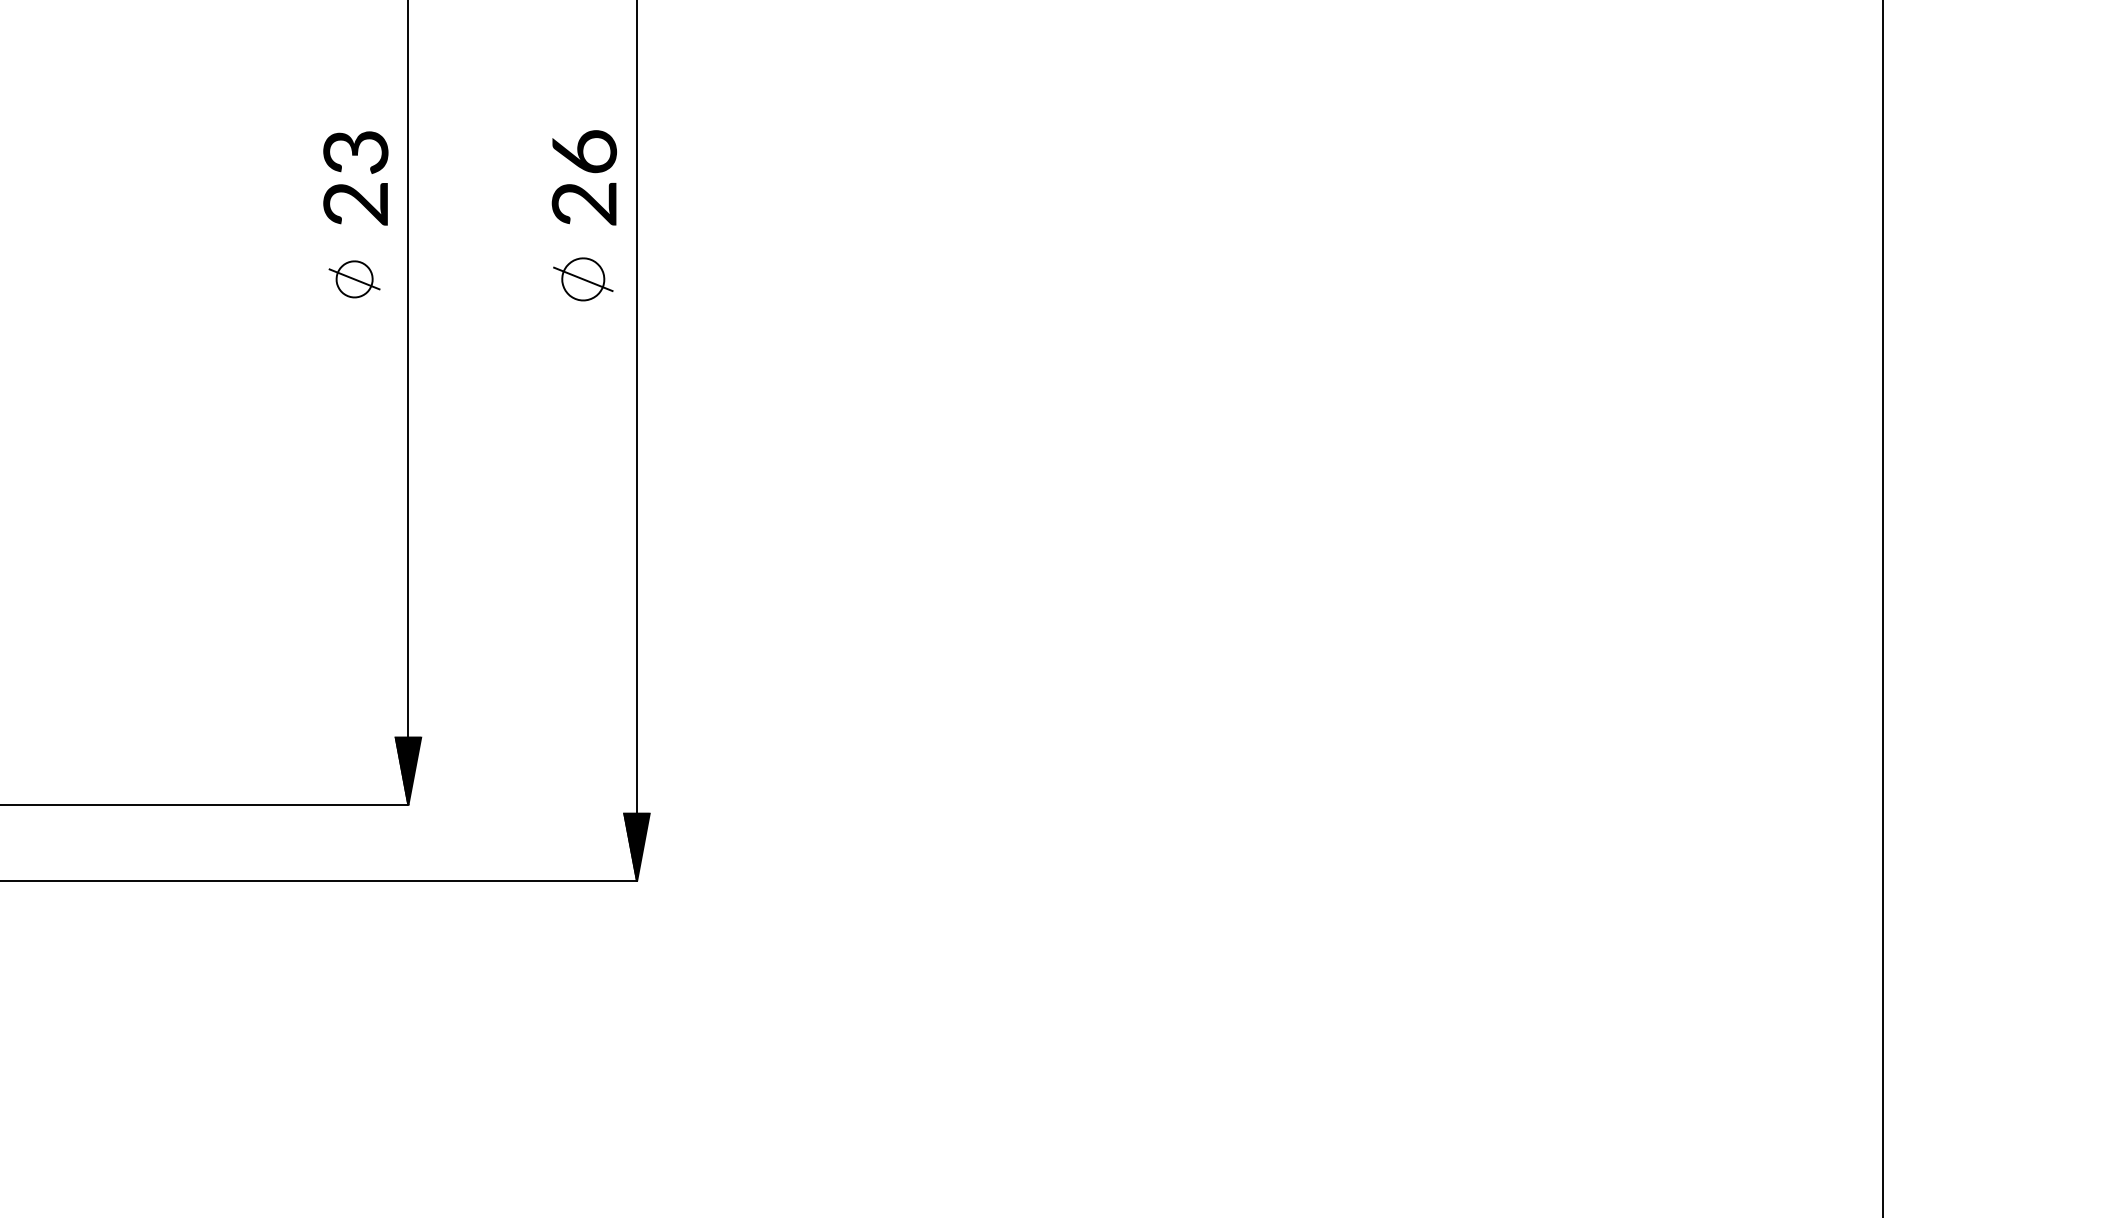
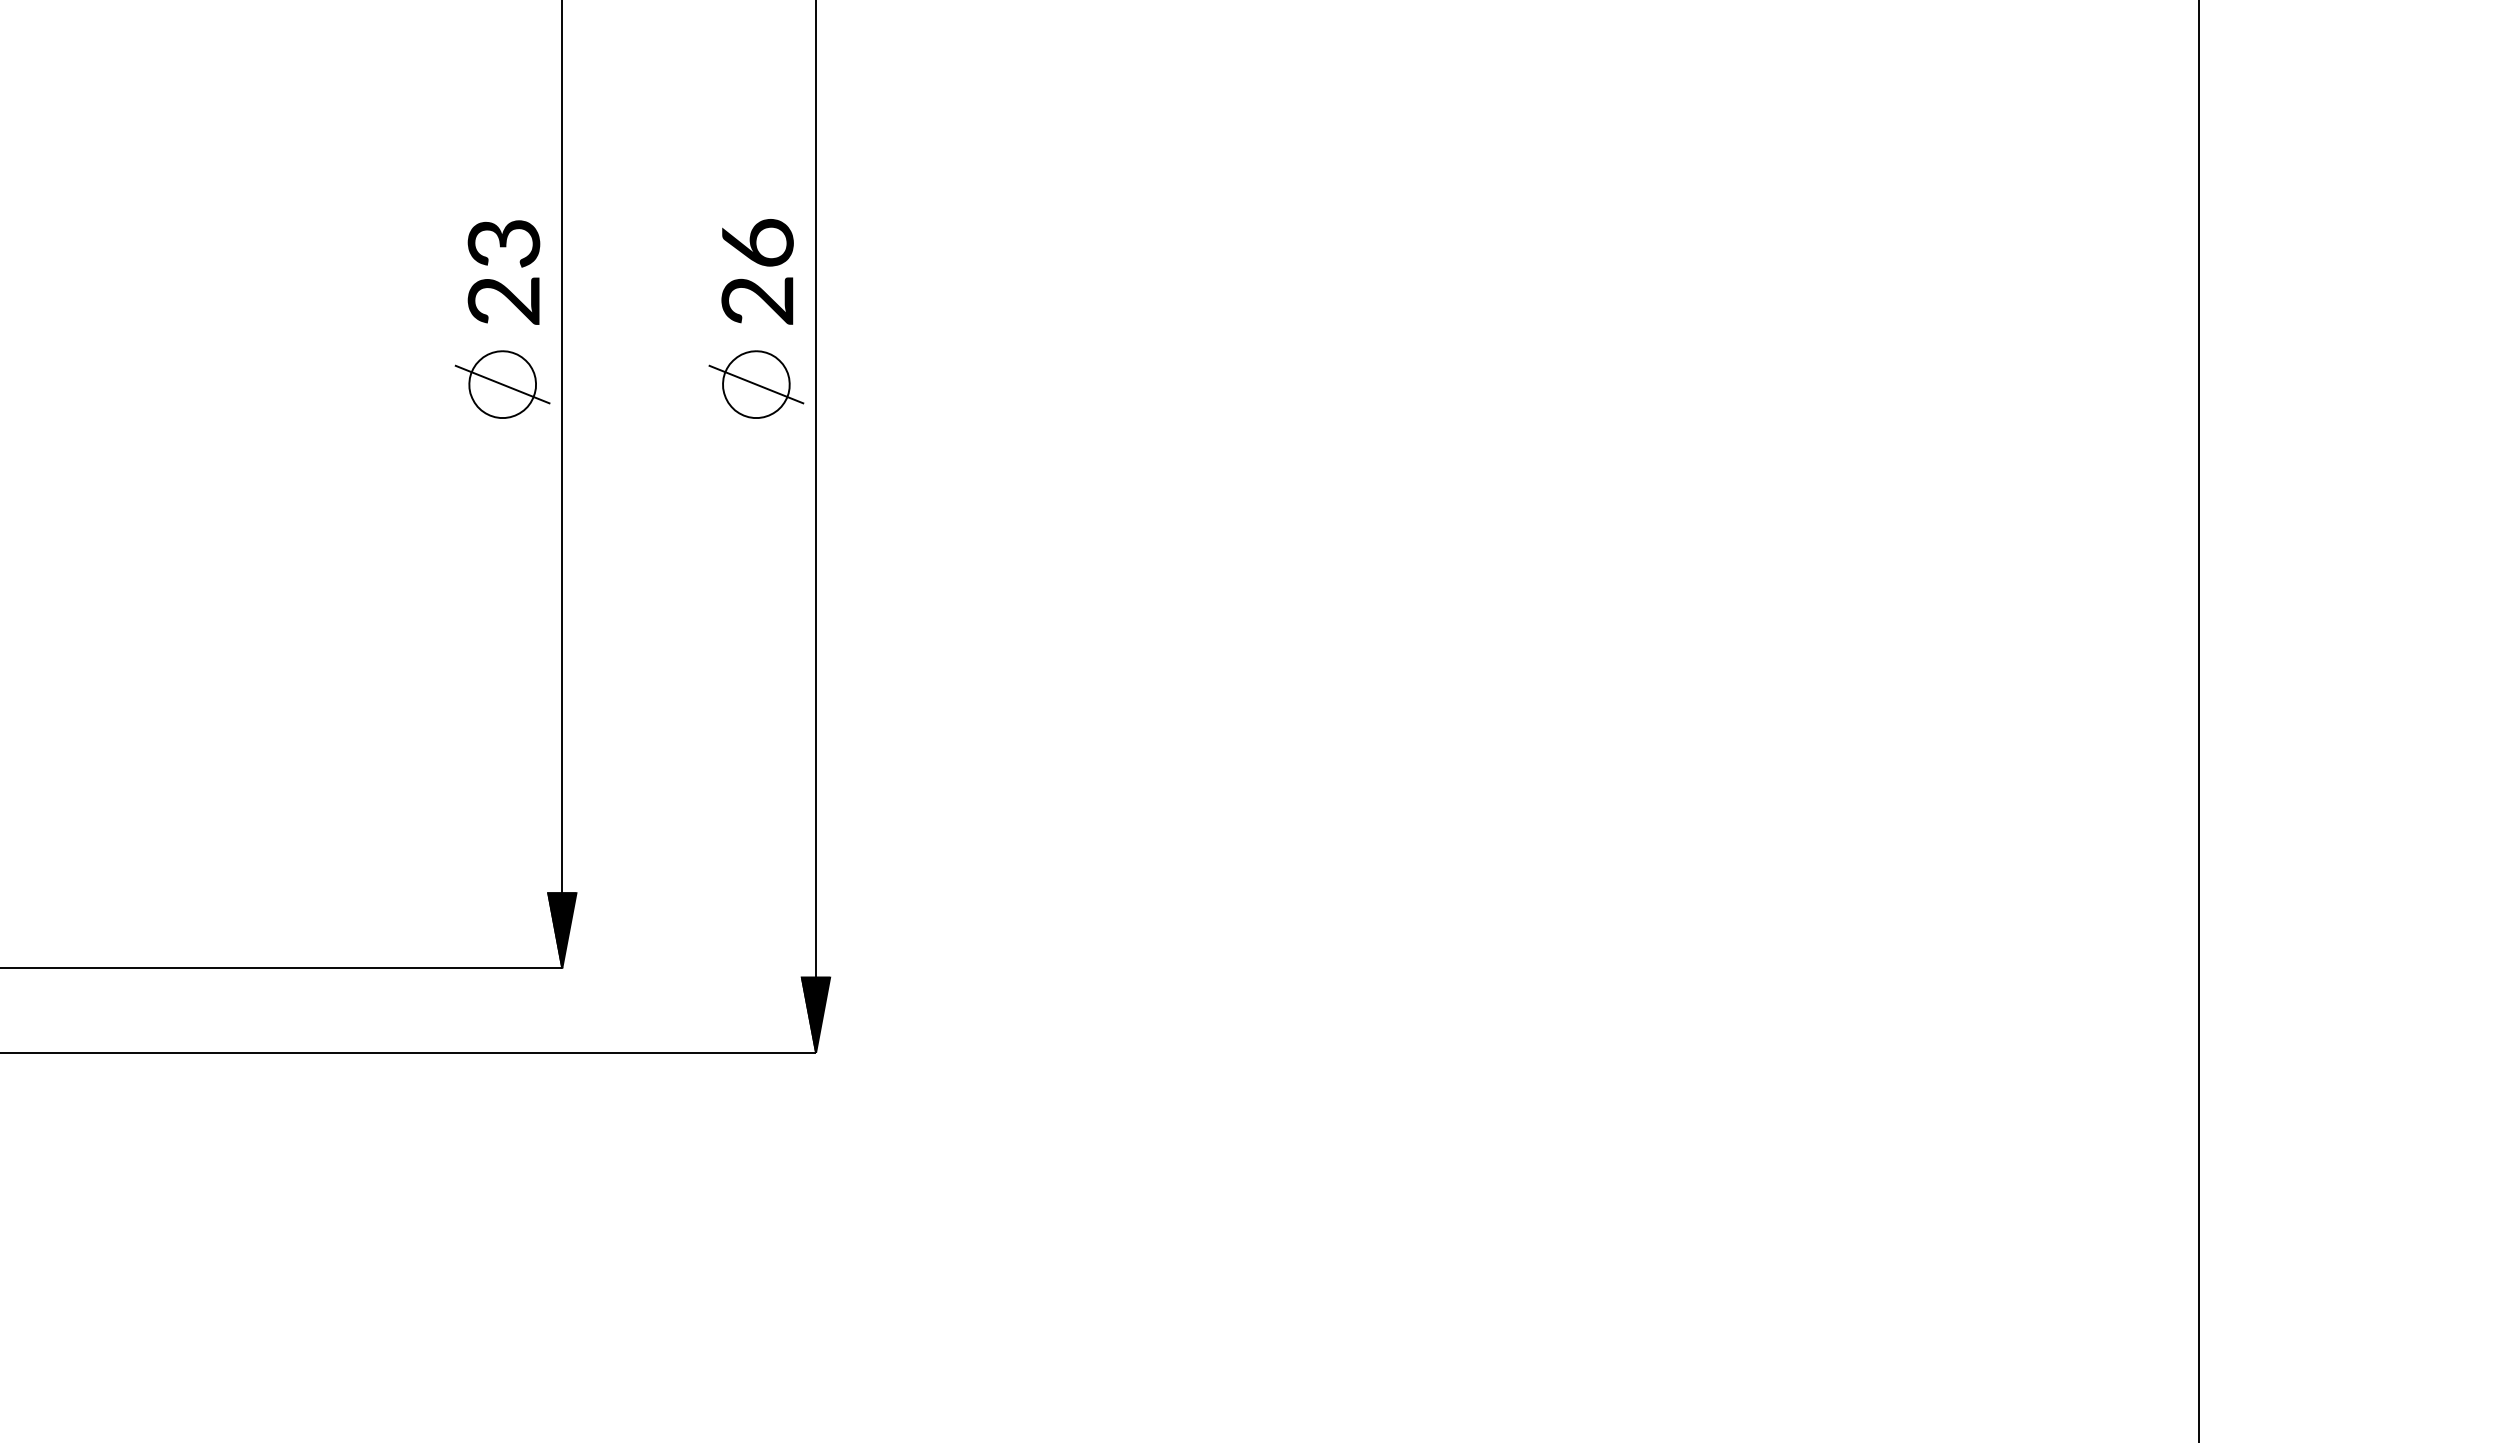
part: (354, 279) -> (502, 384), size x1.67
part: (583, 279) -> (756, 384), size x1.43

